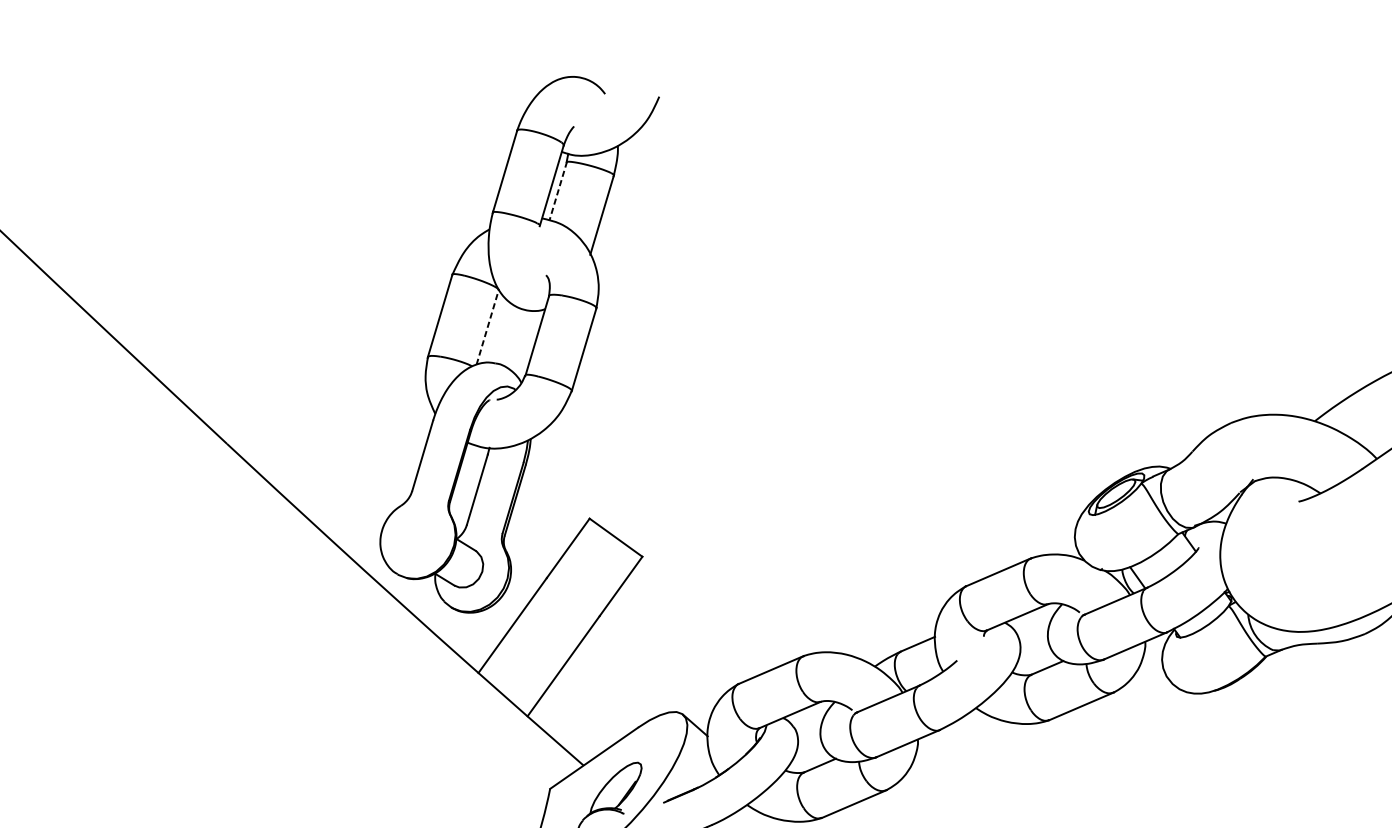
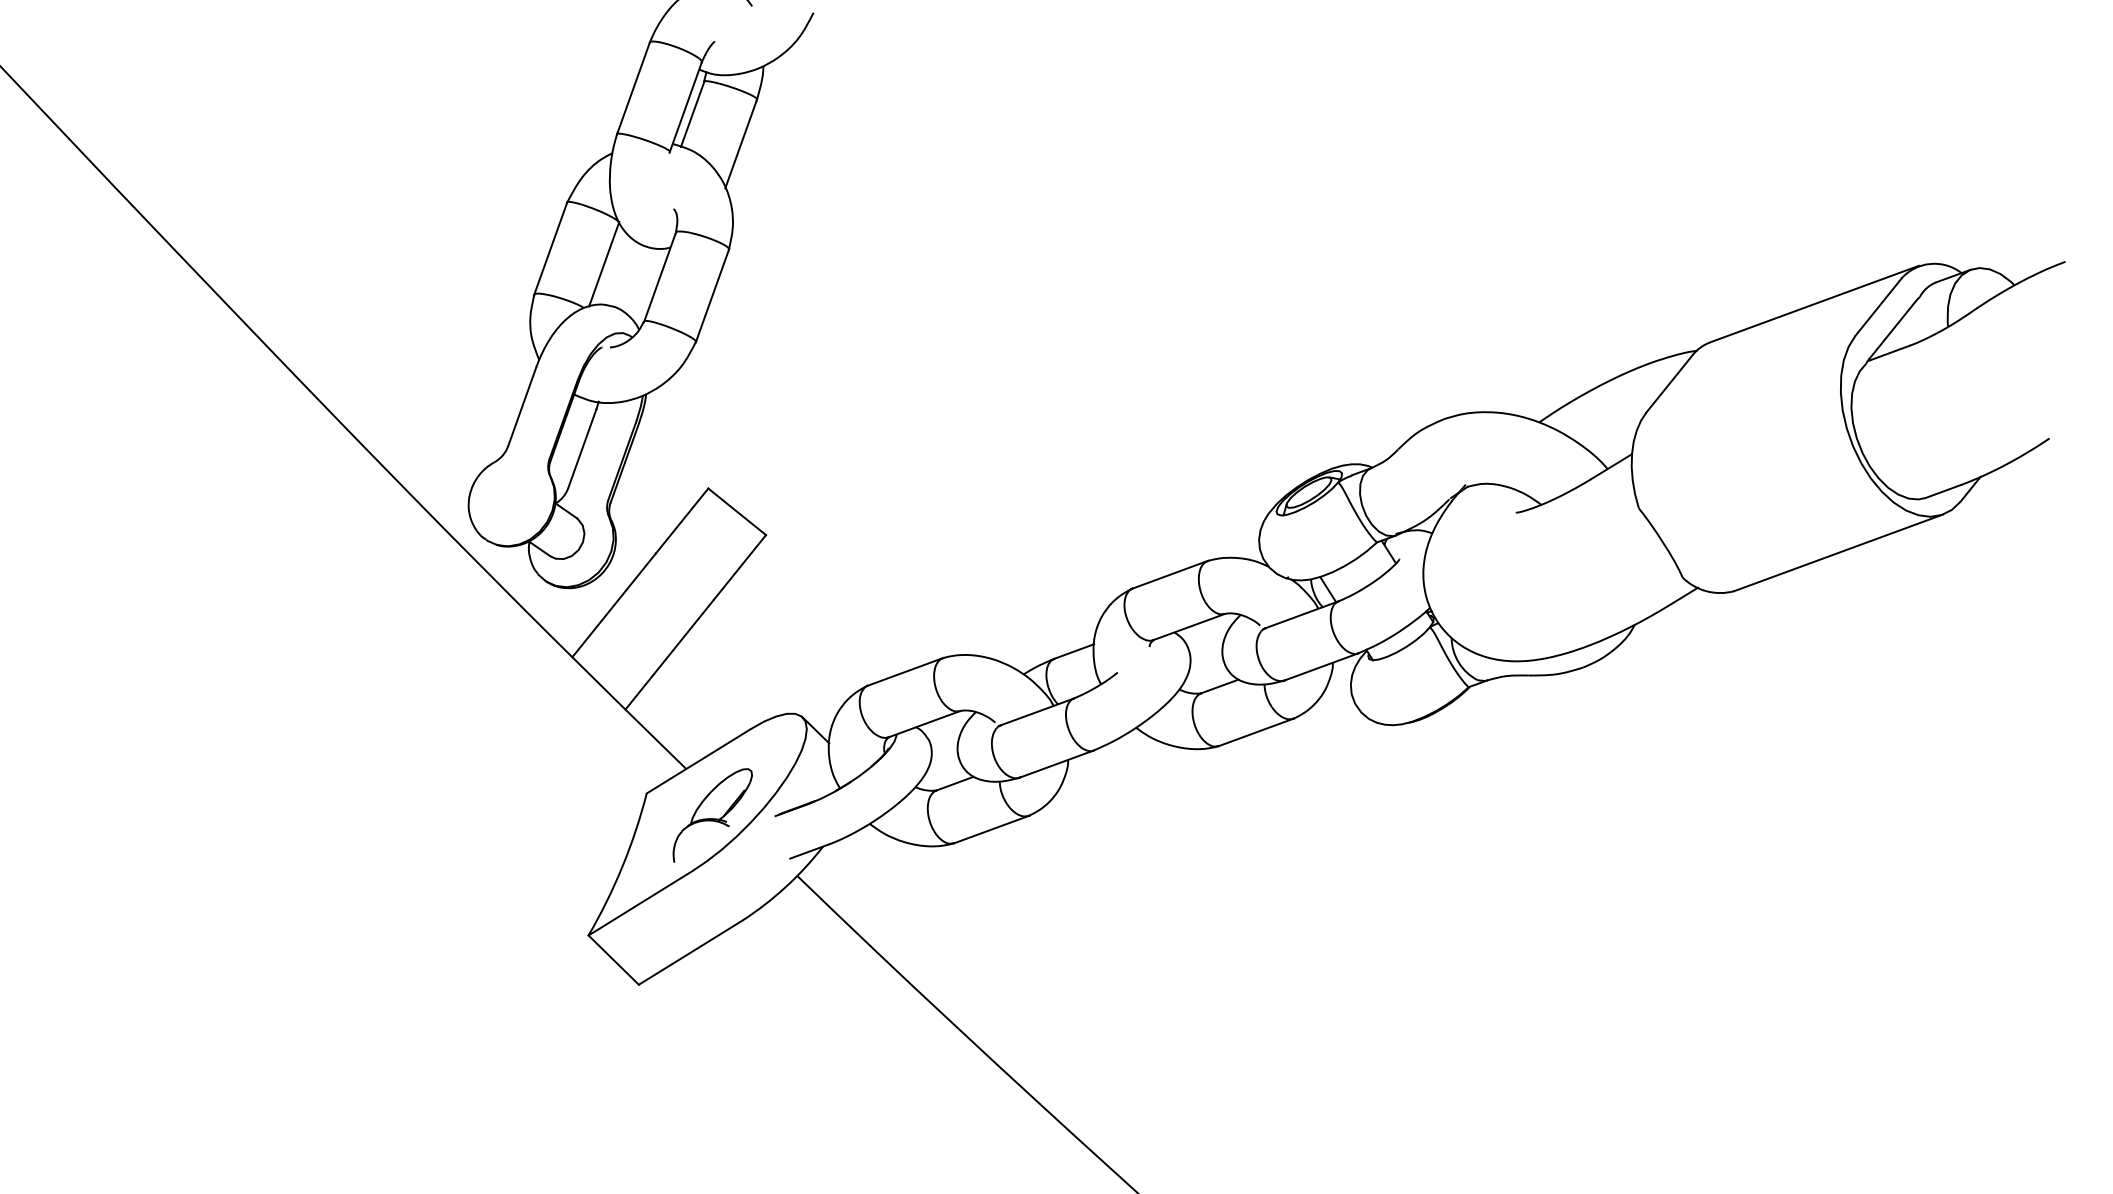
line: (558, 191) -> (692, 114), dashed -> solid
line: (488, 327) -> (604, 264), dashed -> solid

